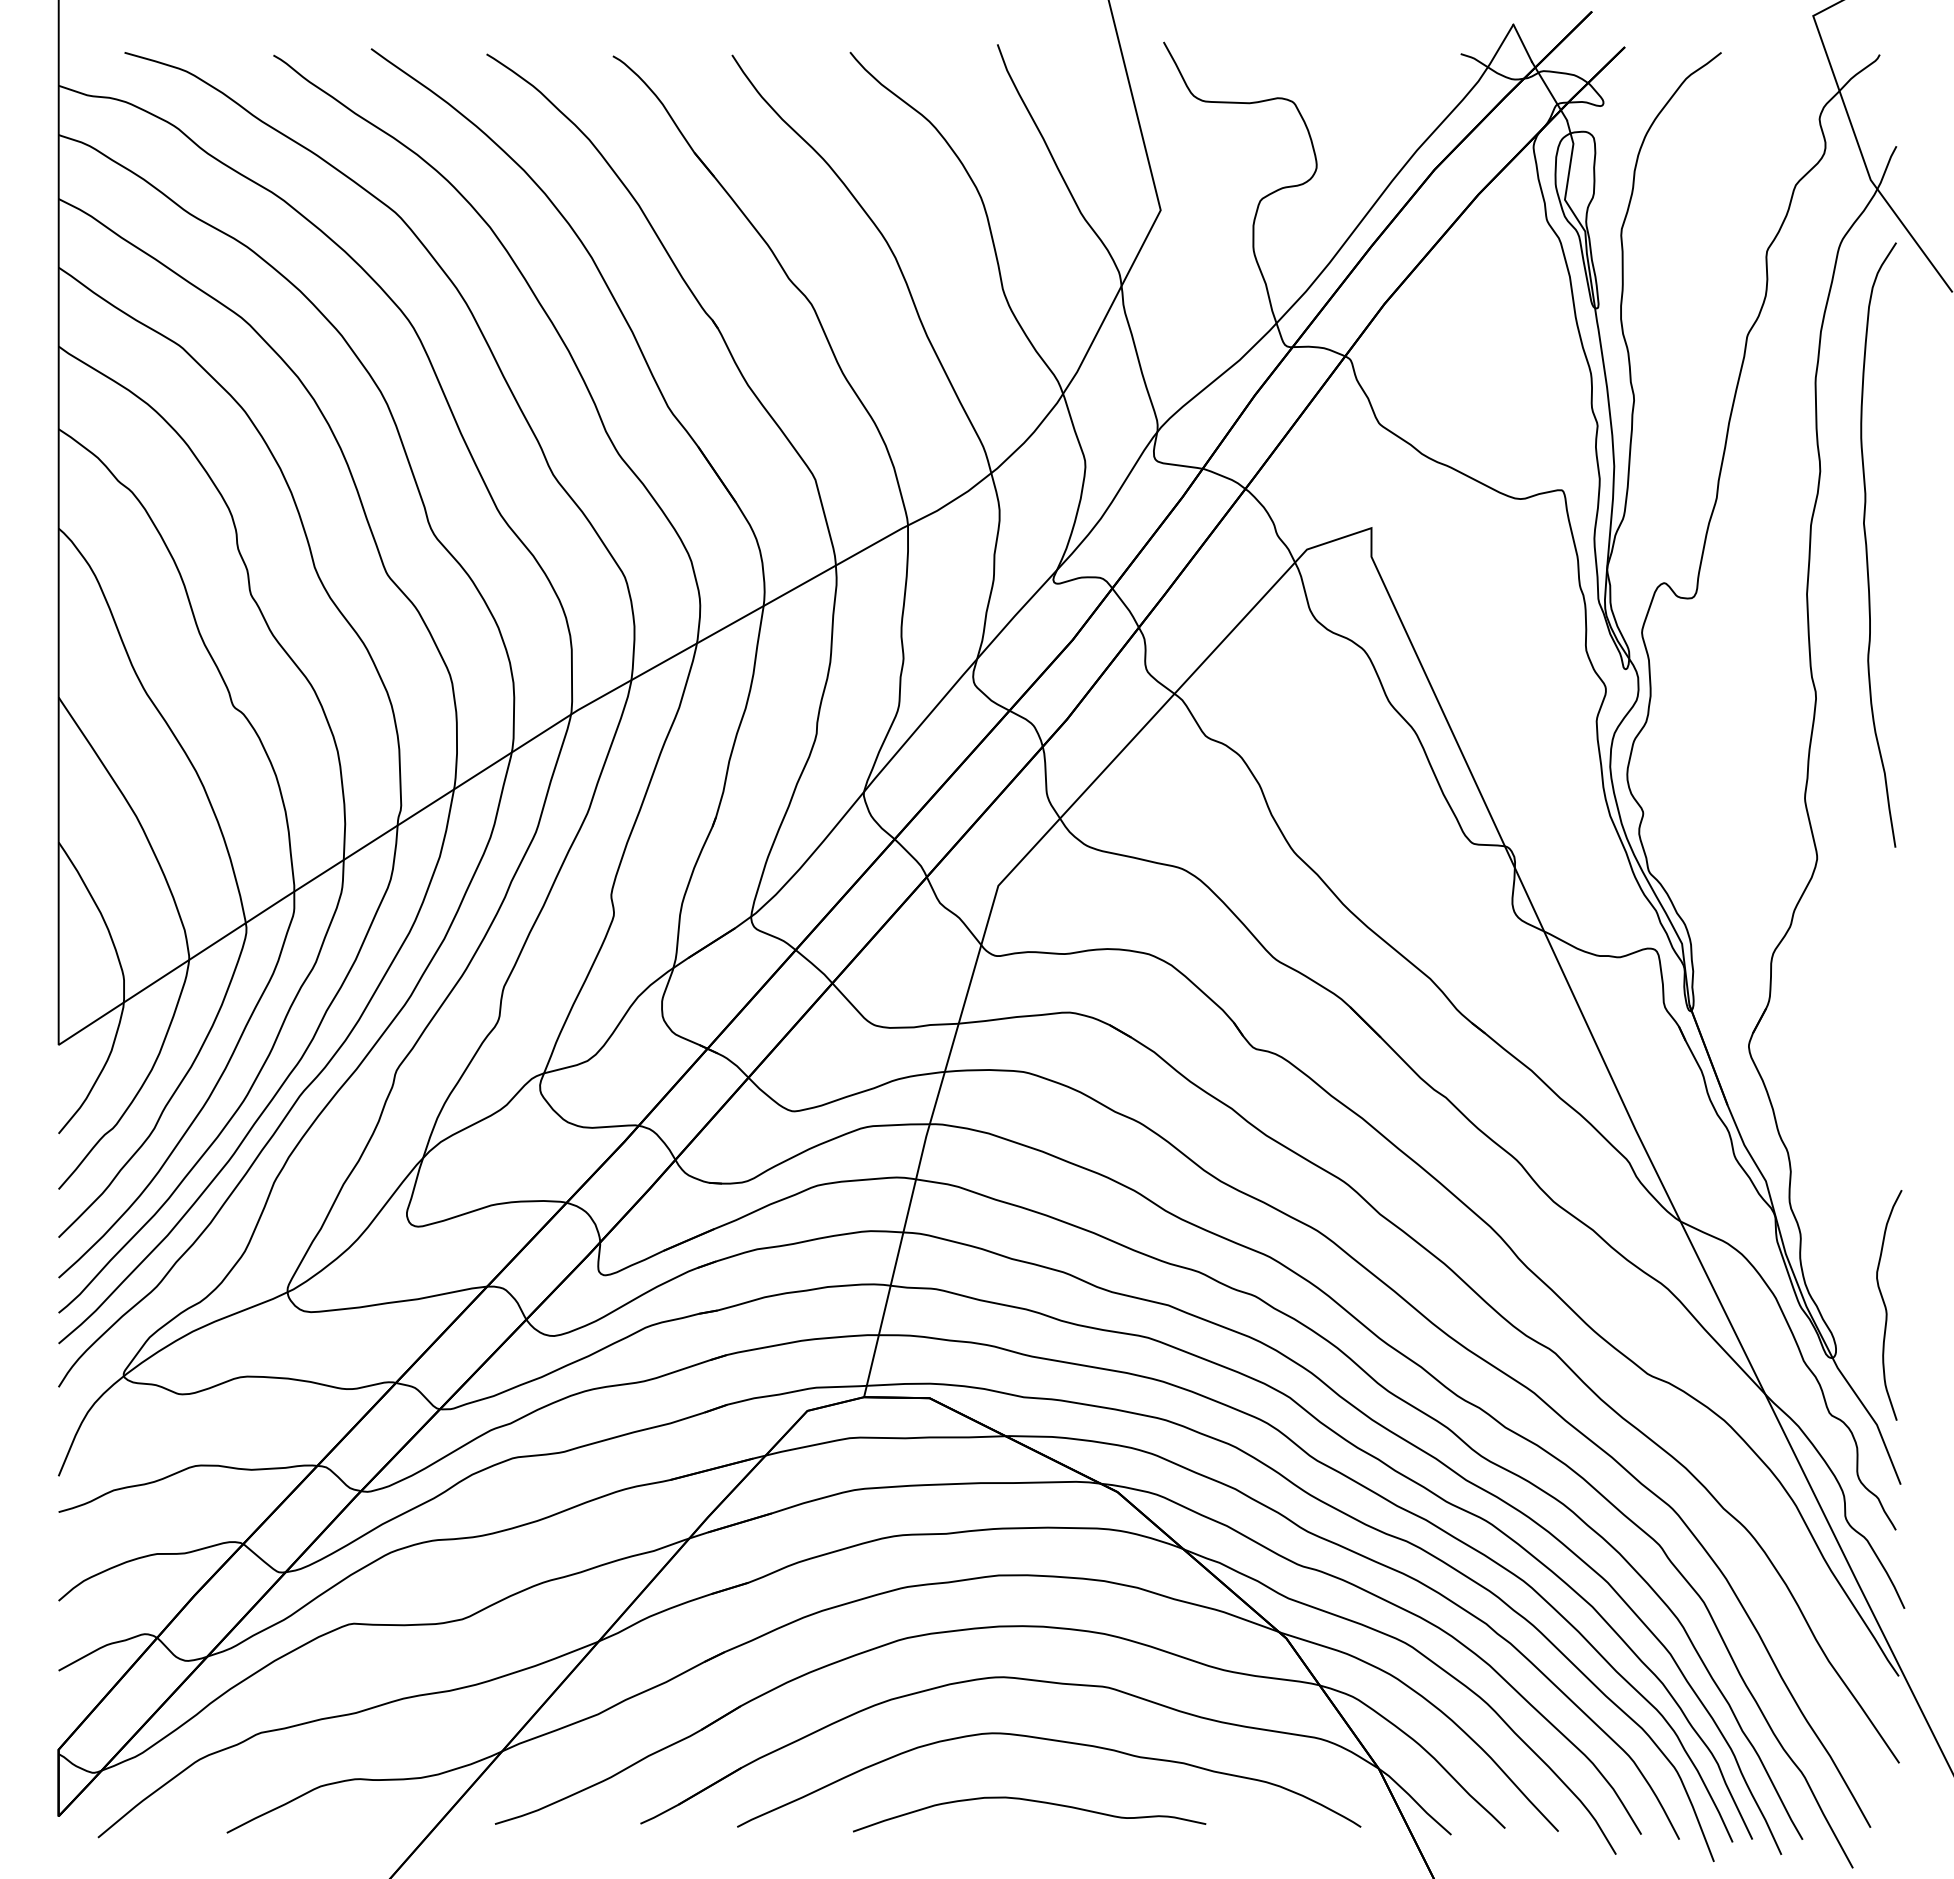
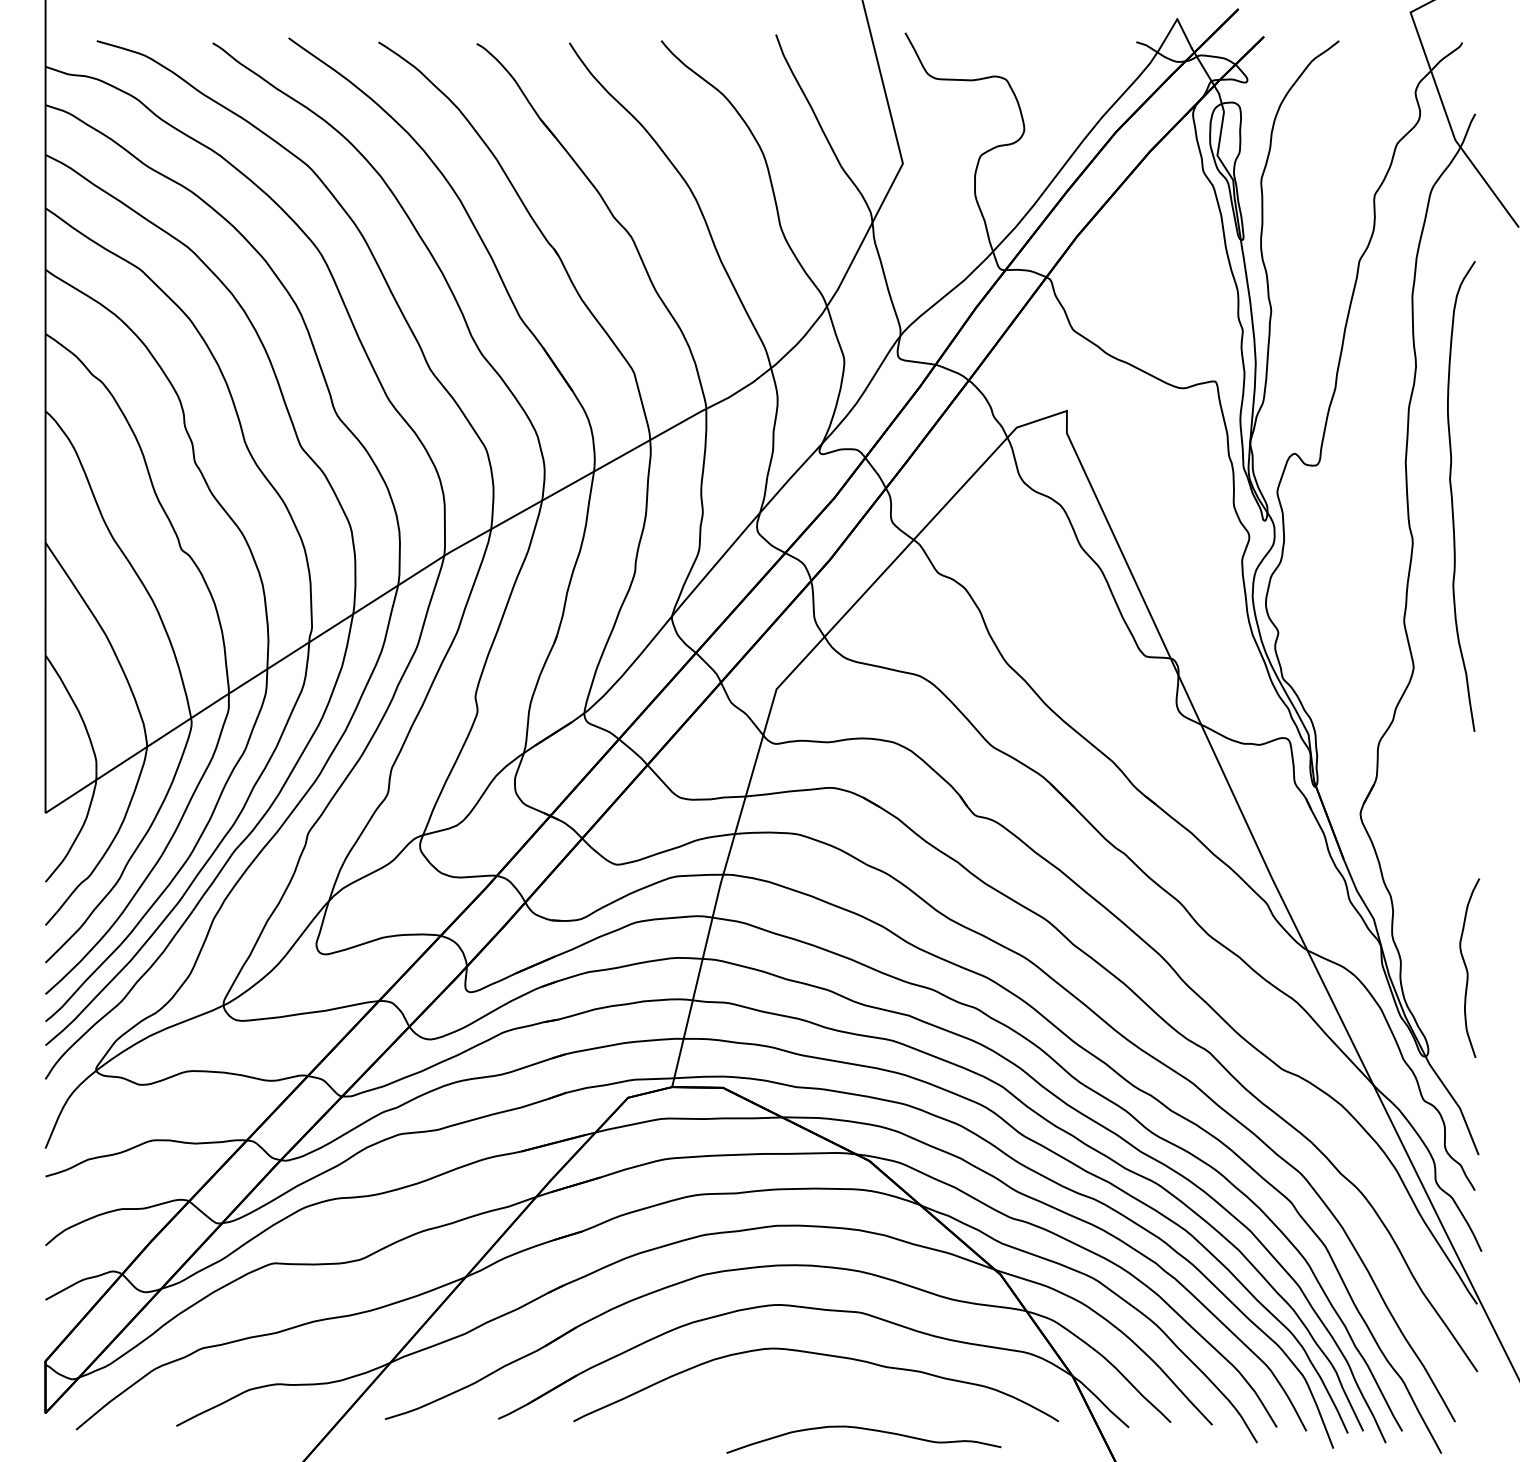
curve: (1867, 544) -> (1452, 496), moved
curve: (1886, 1306) -> (1467, 969), moved
curve: (1029, 1801) -> (863, 1429), moved

